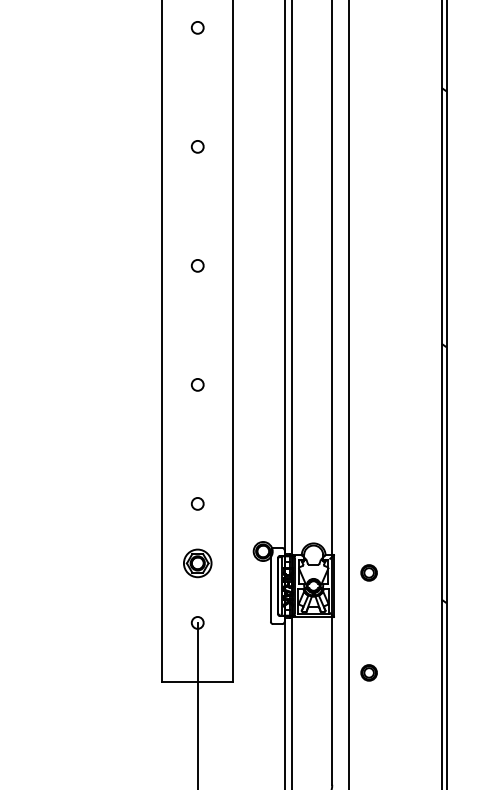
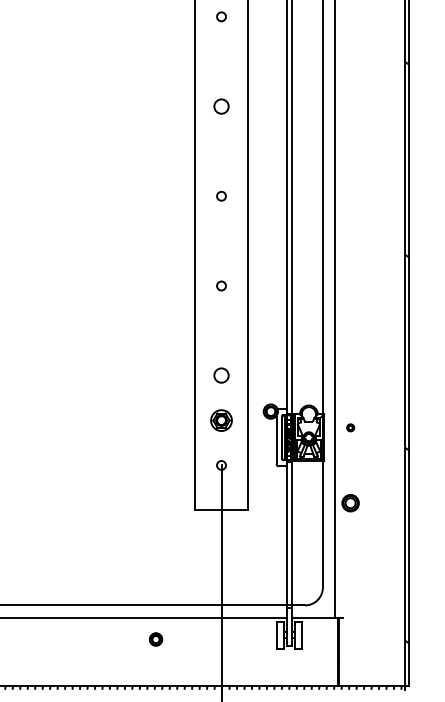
circle: (197, 146) -> (221, 106), size x1.6
circle: (197, 503) -> (221, 375), size x1.6
part: (368, 572) -> (350, 427), size x0.6
part: (368, 672) -> (350, 502), size x1.4

